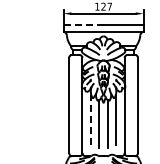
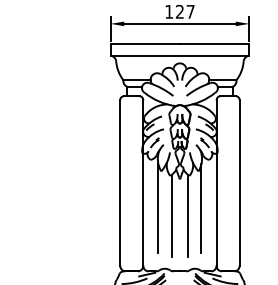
line: (83, 25) -> (145, 44), dashed -> solid
line: (91, 119) -> (158, 207), dashed -> solid

